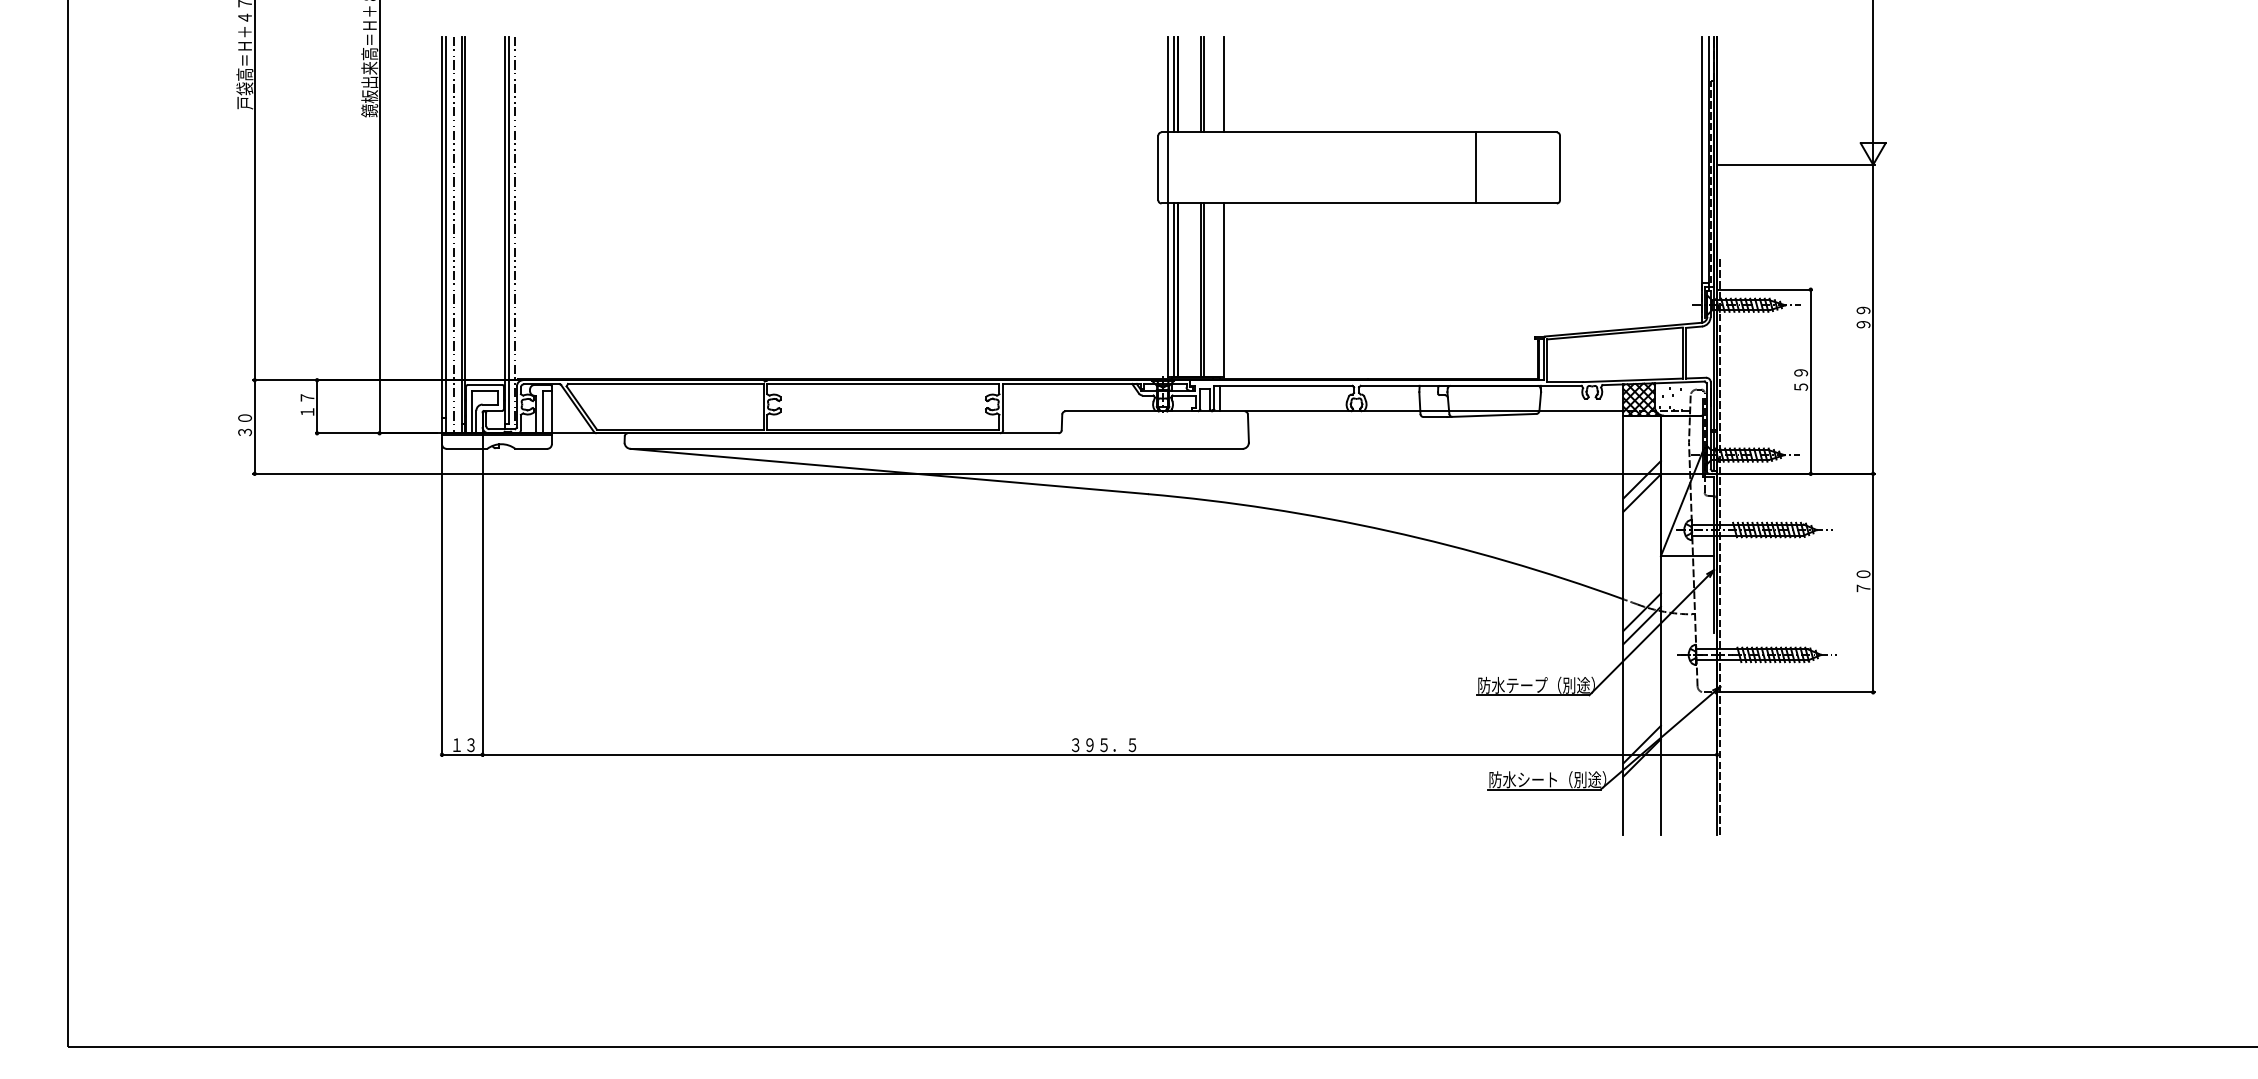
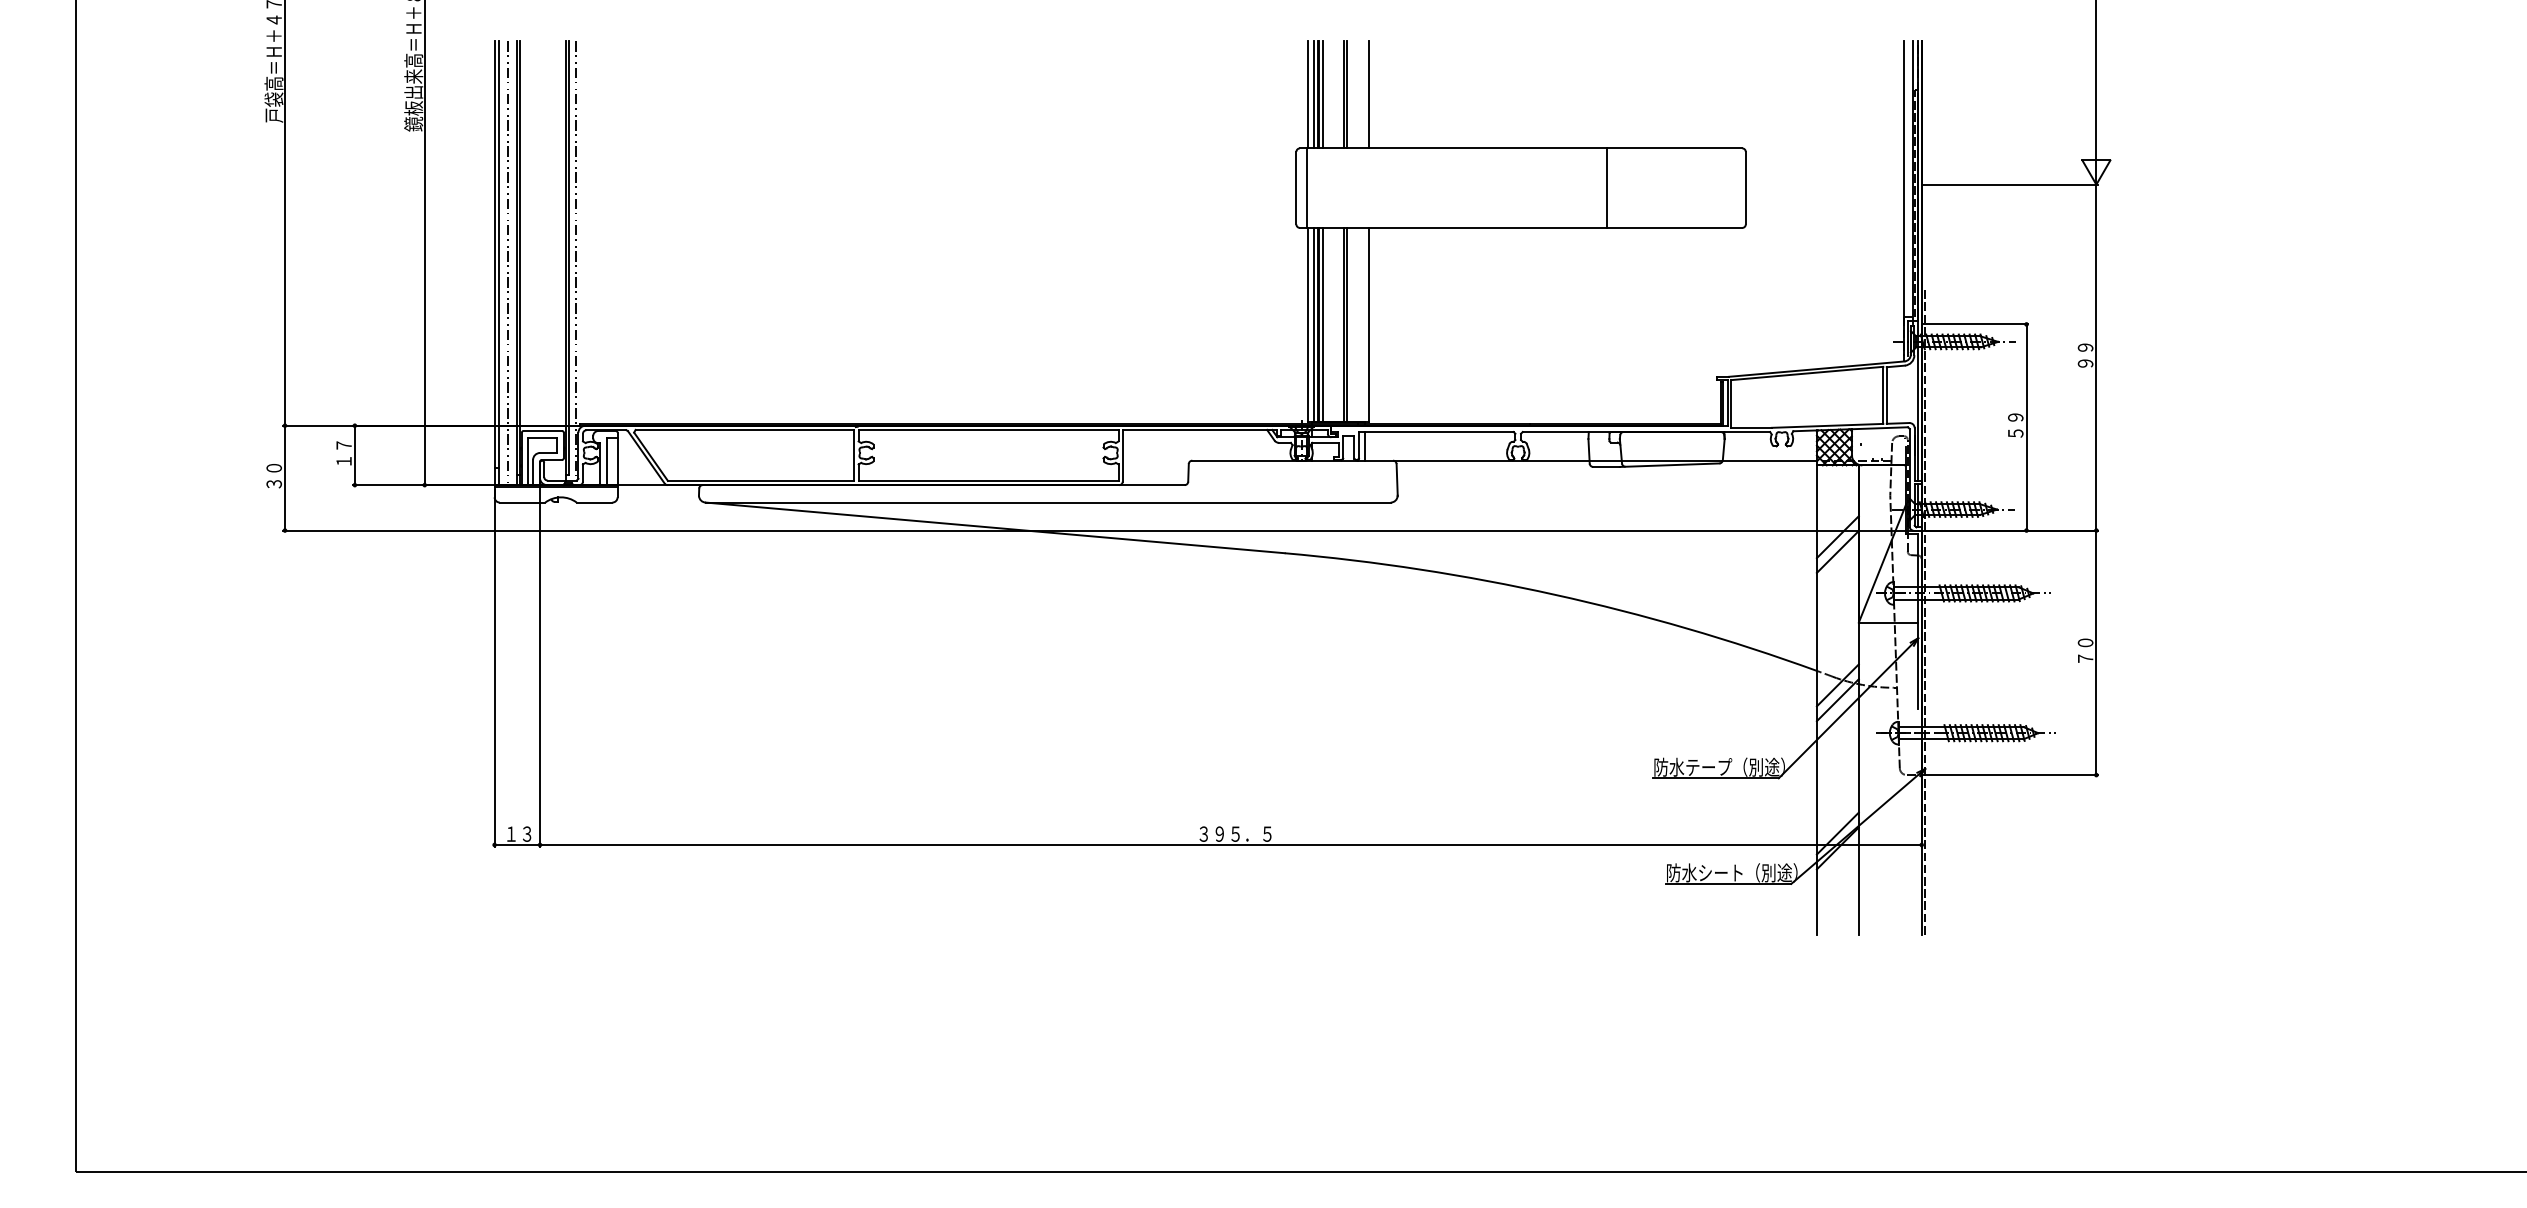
line: (1181, 84) -> (1322, 94), added
line: (1476, 167) -> (1607, 187), moved
line: (1181, 289) -> (1322, 324), added

